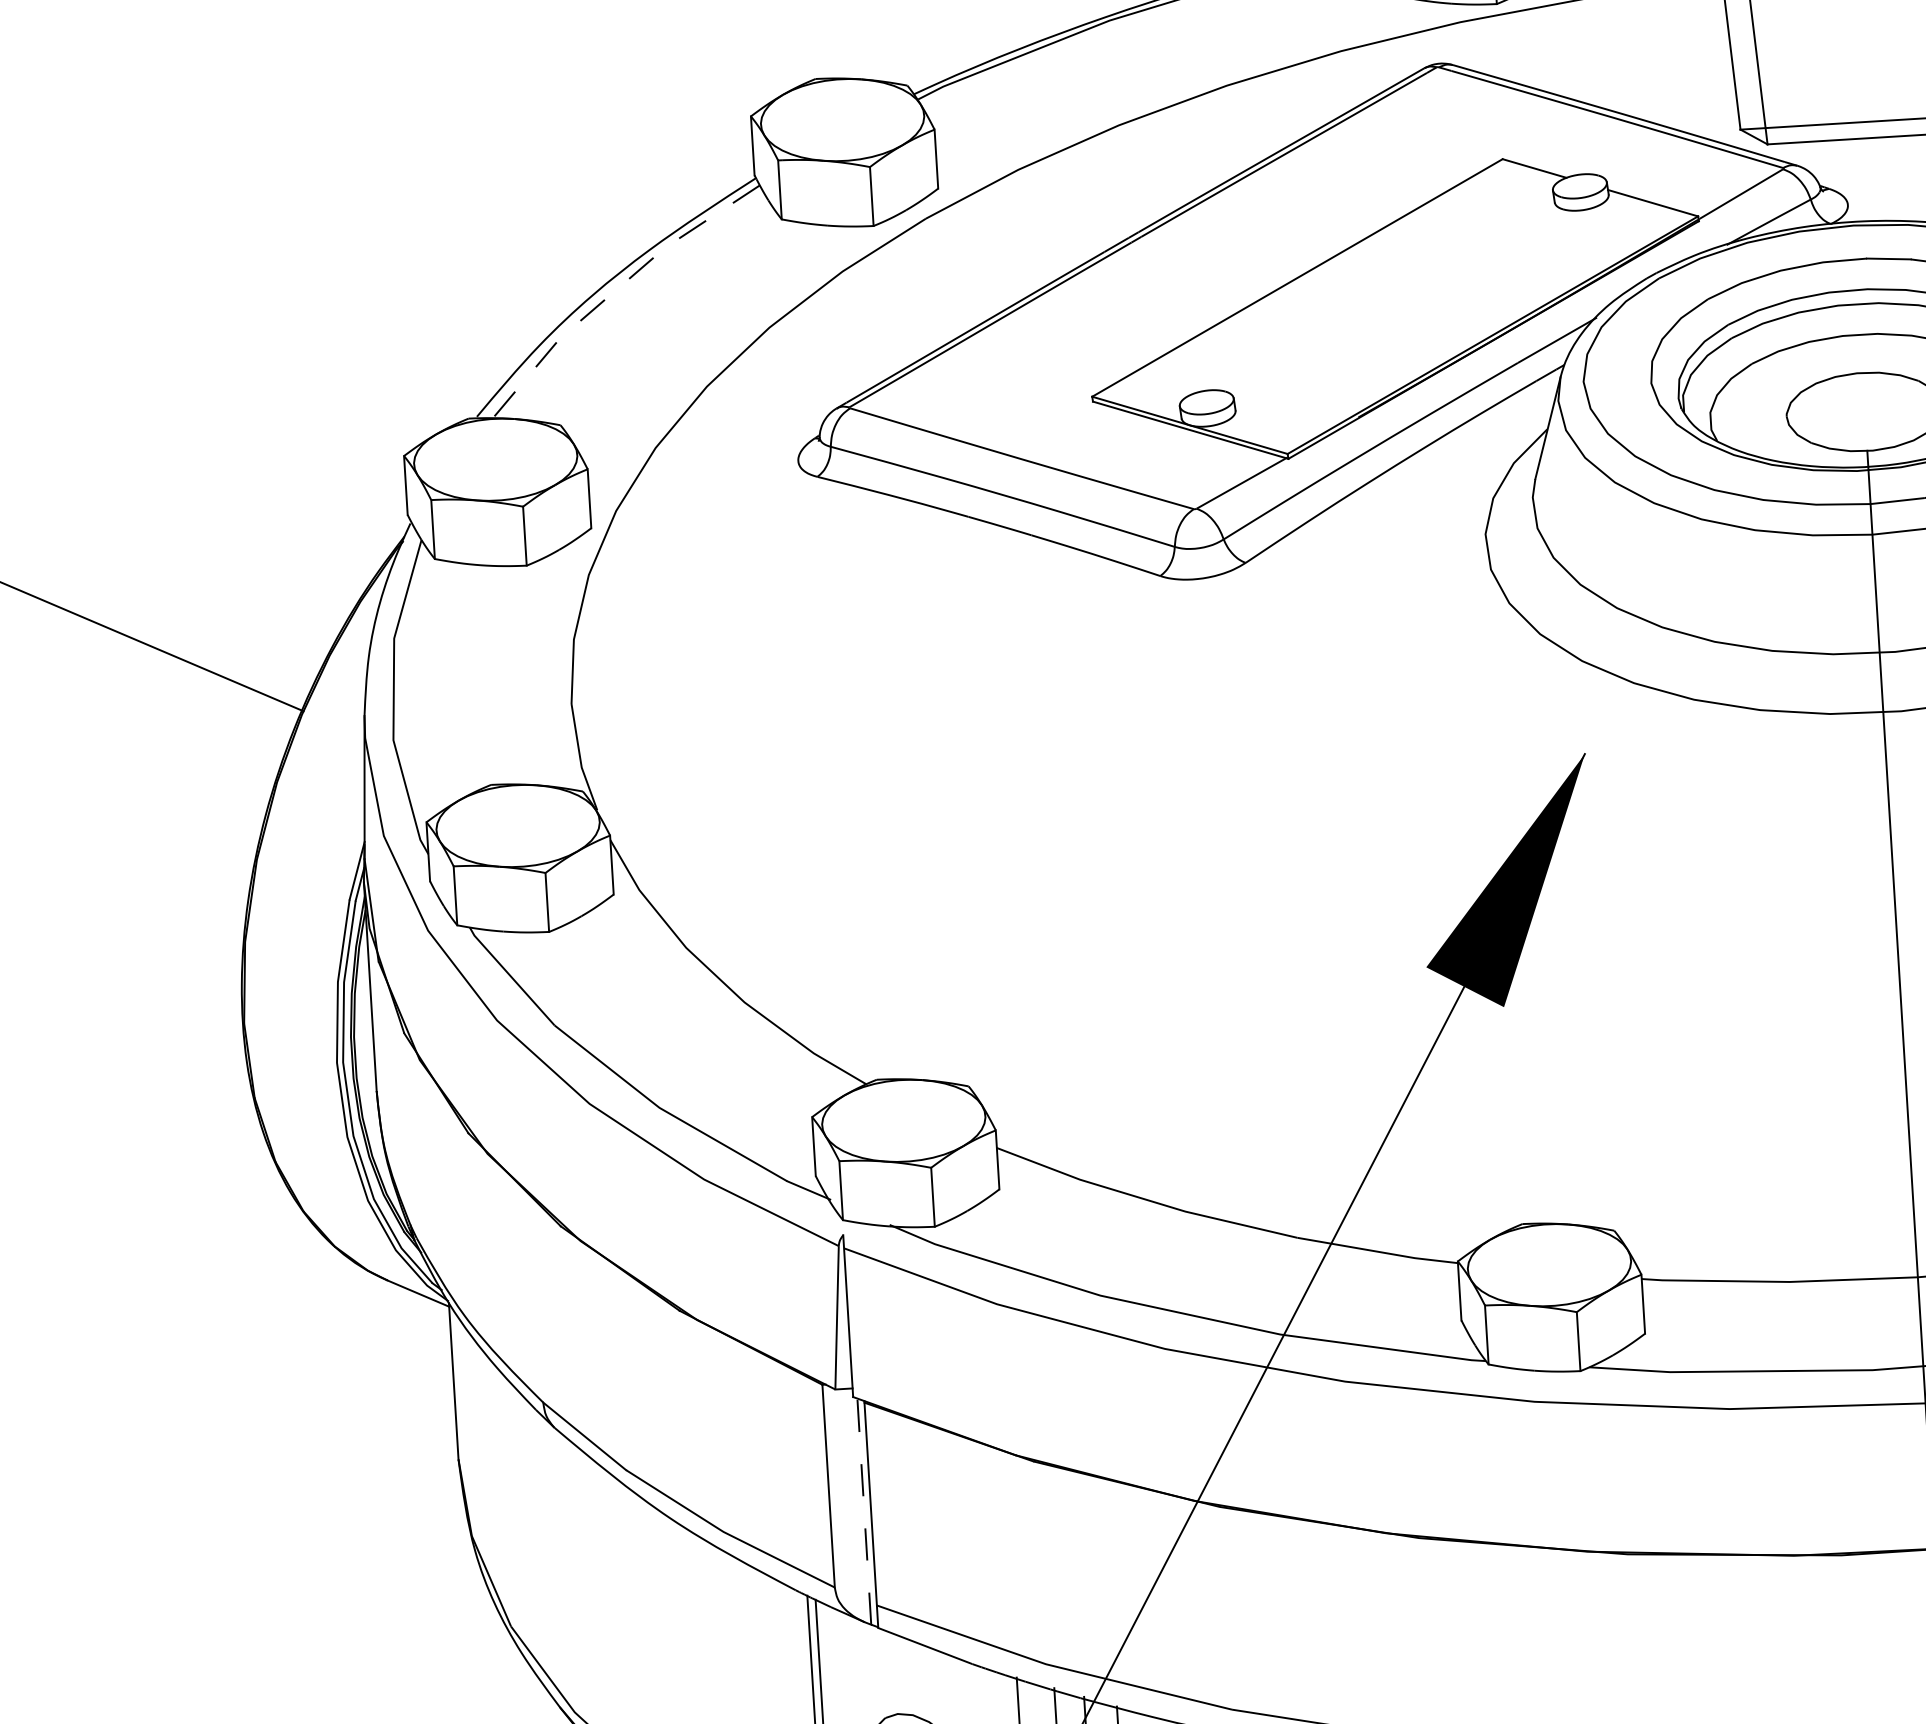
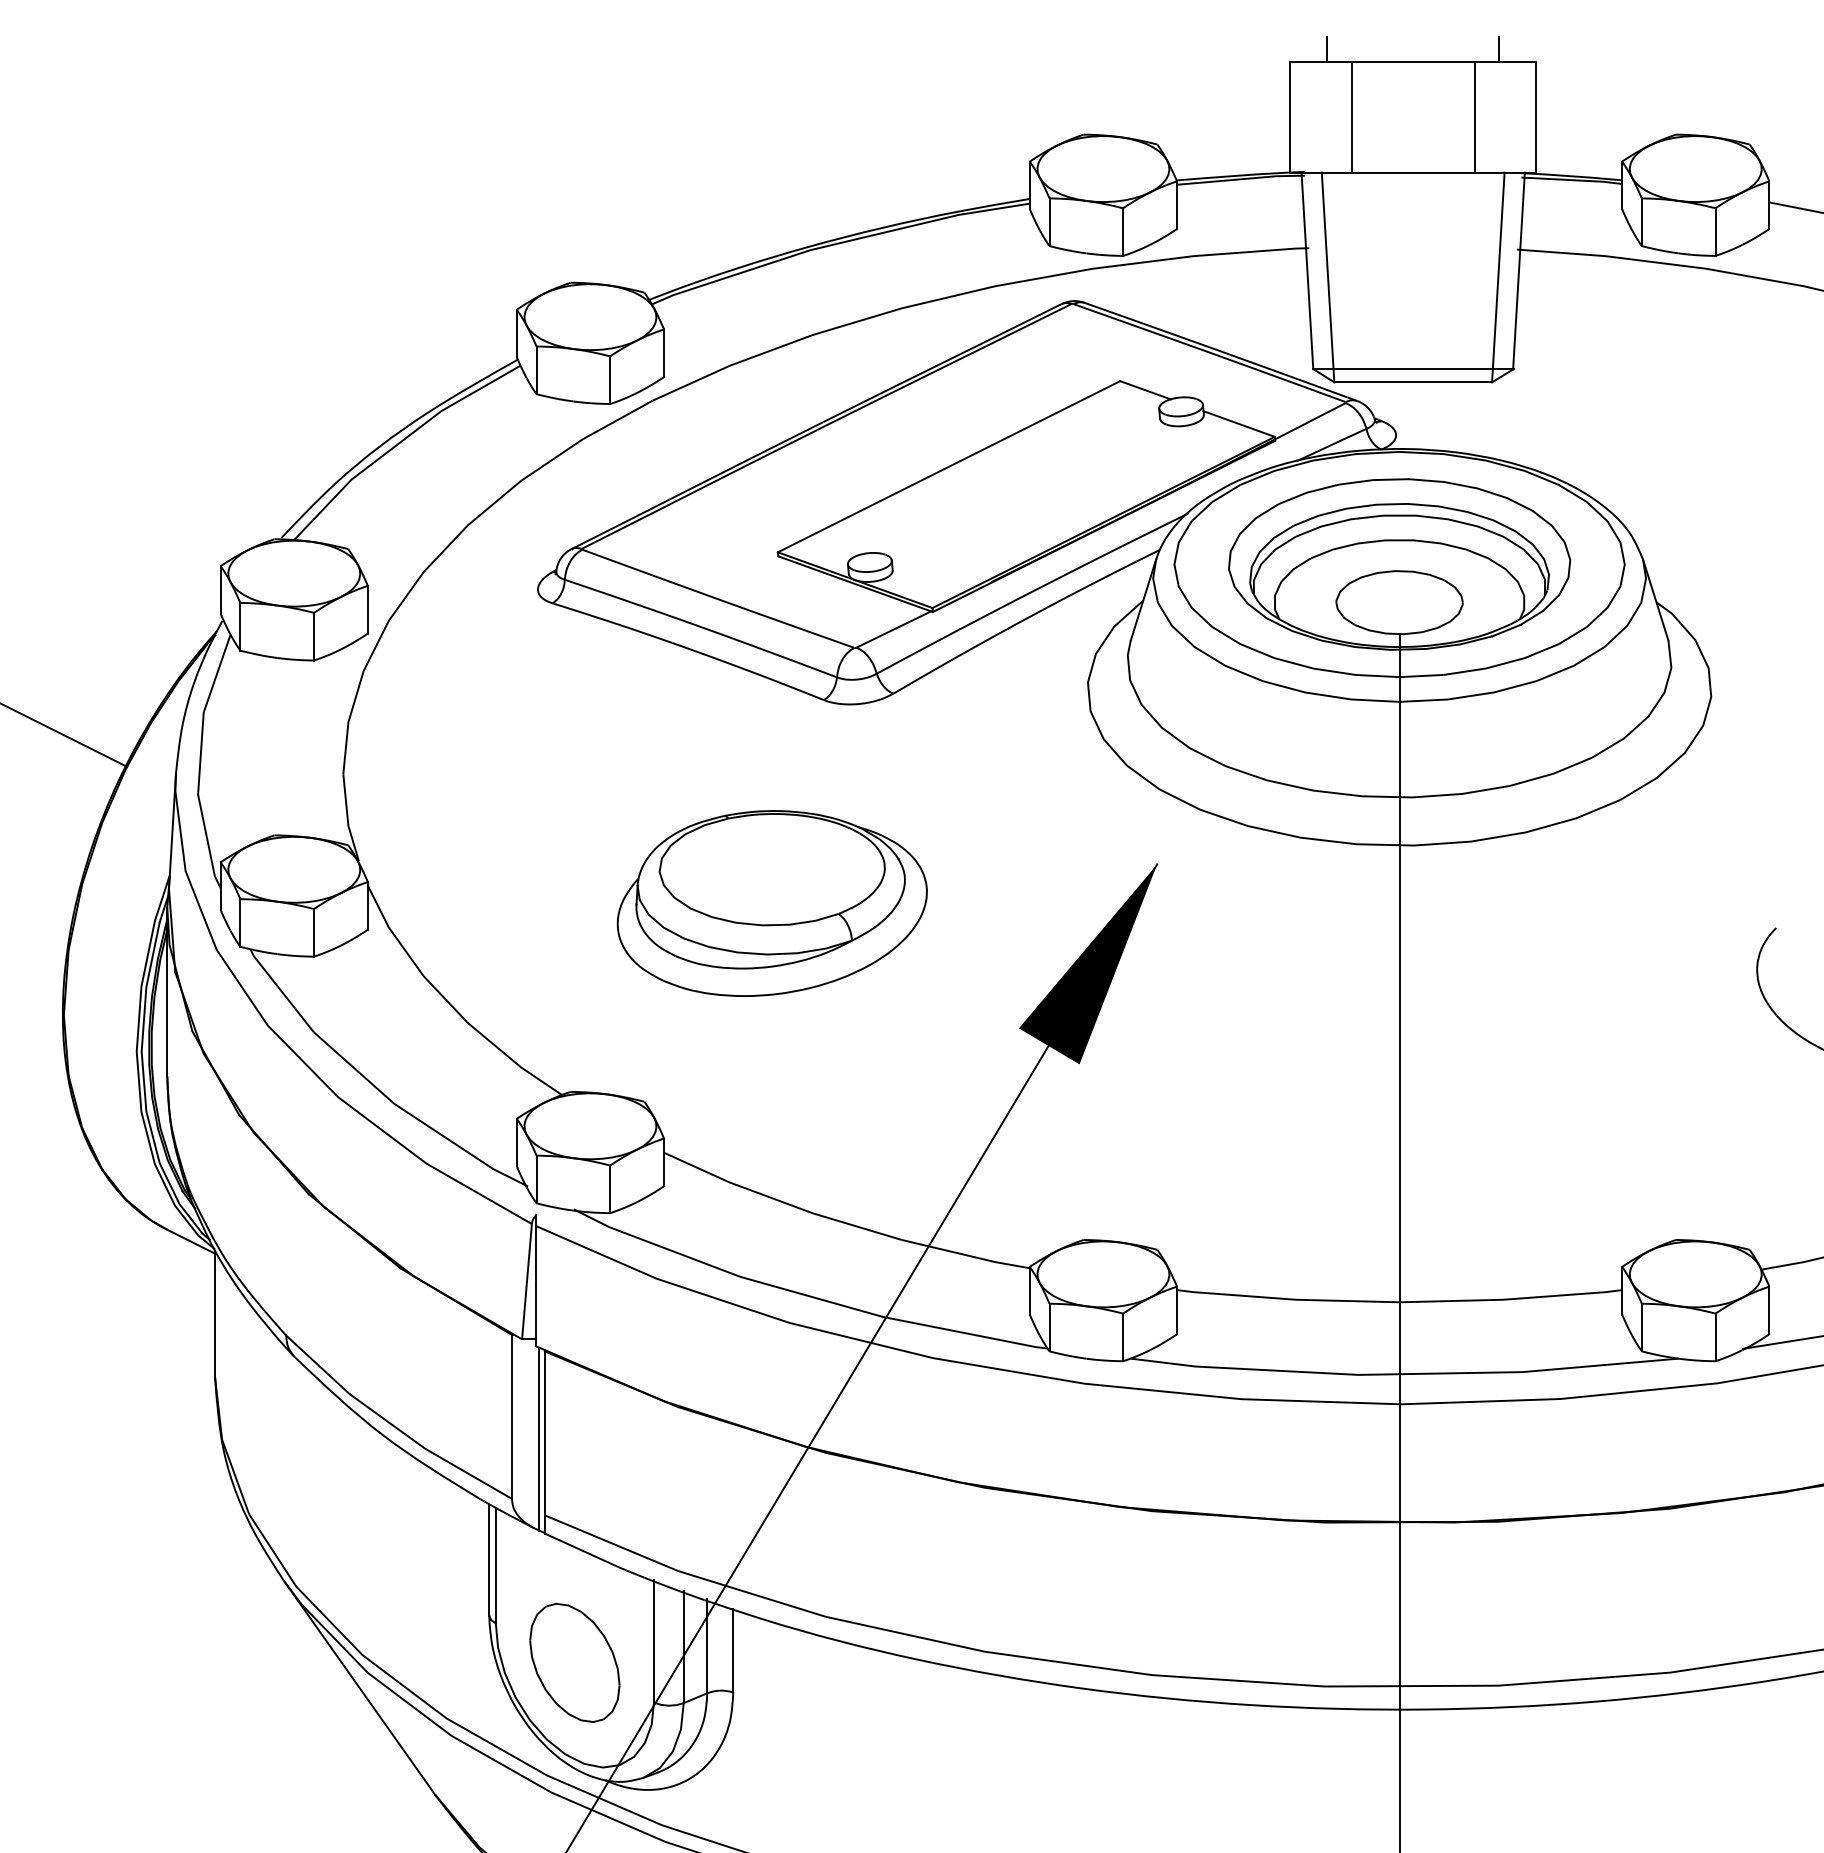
line: (615, 290) -> (399, 443), dashed -> solid
part: (1110, 831) -> (771, 903), added
line: (864, 1510) -> (539, 1438), dashed -> solid

